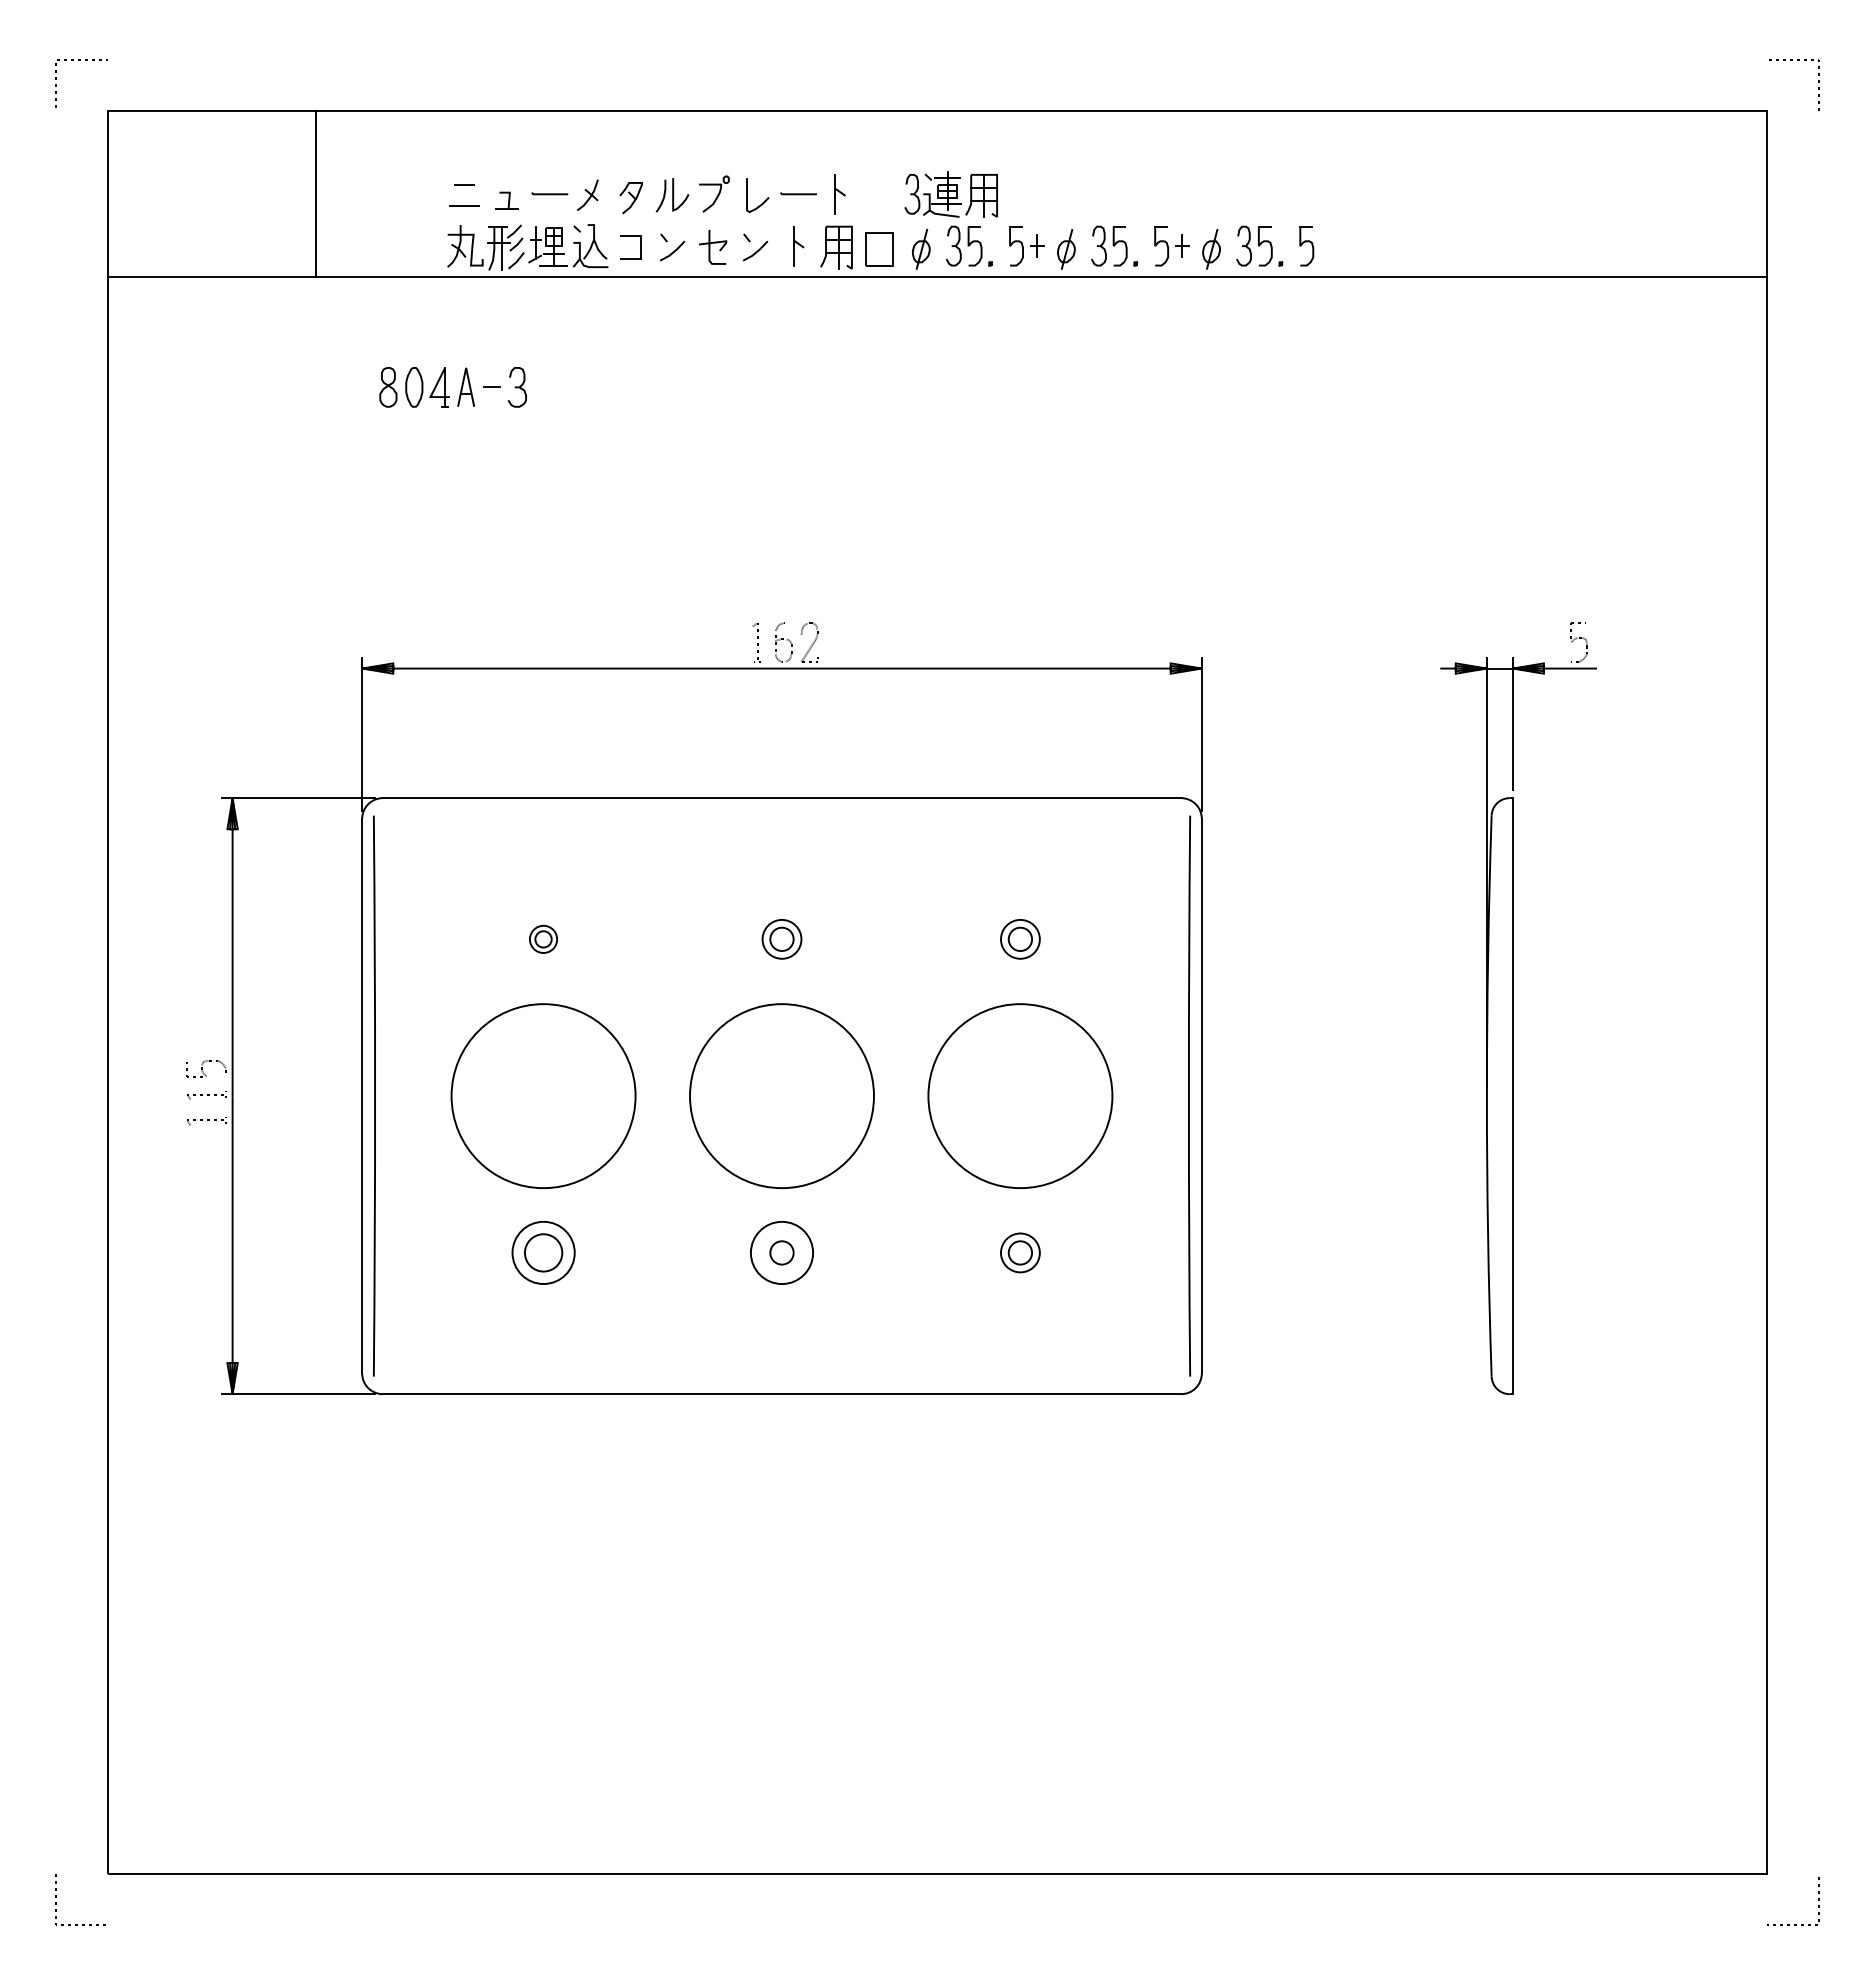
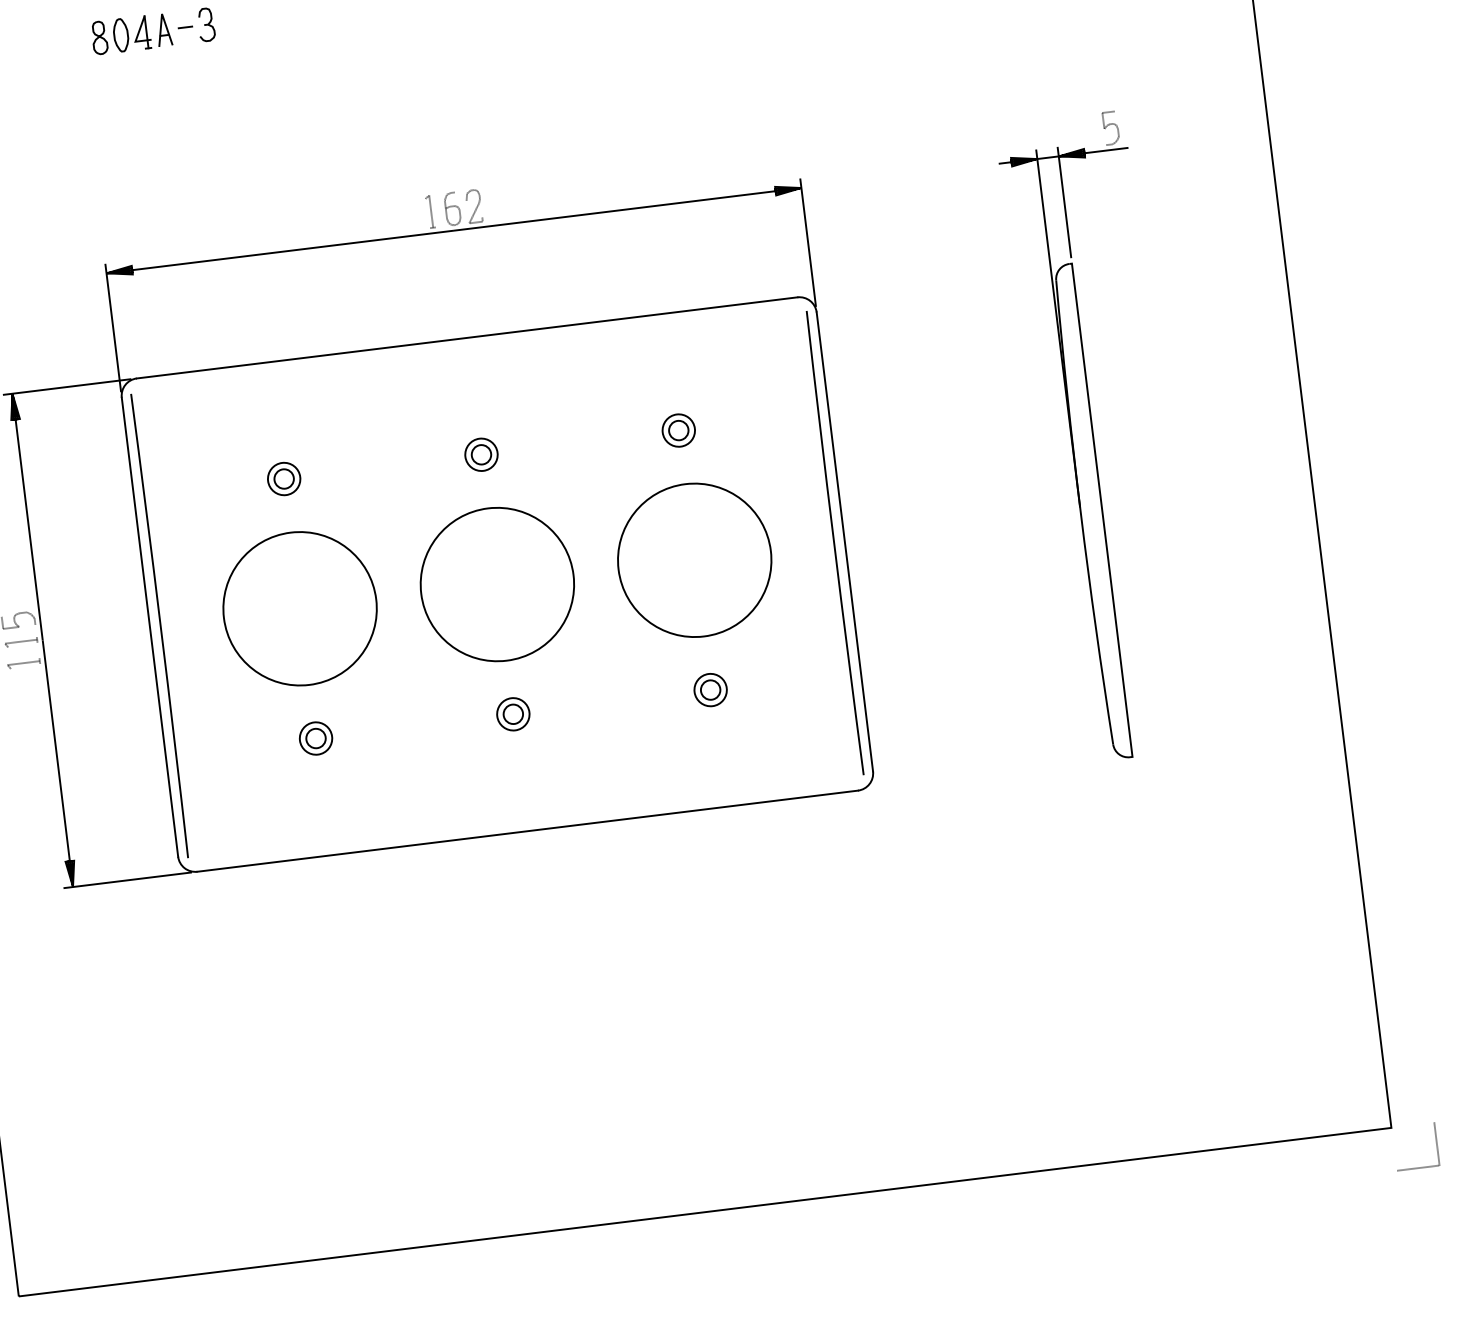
part: (543, 939) -> (284, 479), size x1.43
part: (543, 1252) -> (315, 738), size x0.62
circle: (781, 1252) -> (512, 713), size x0.62

